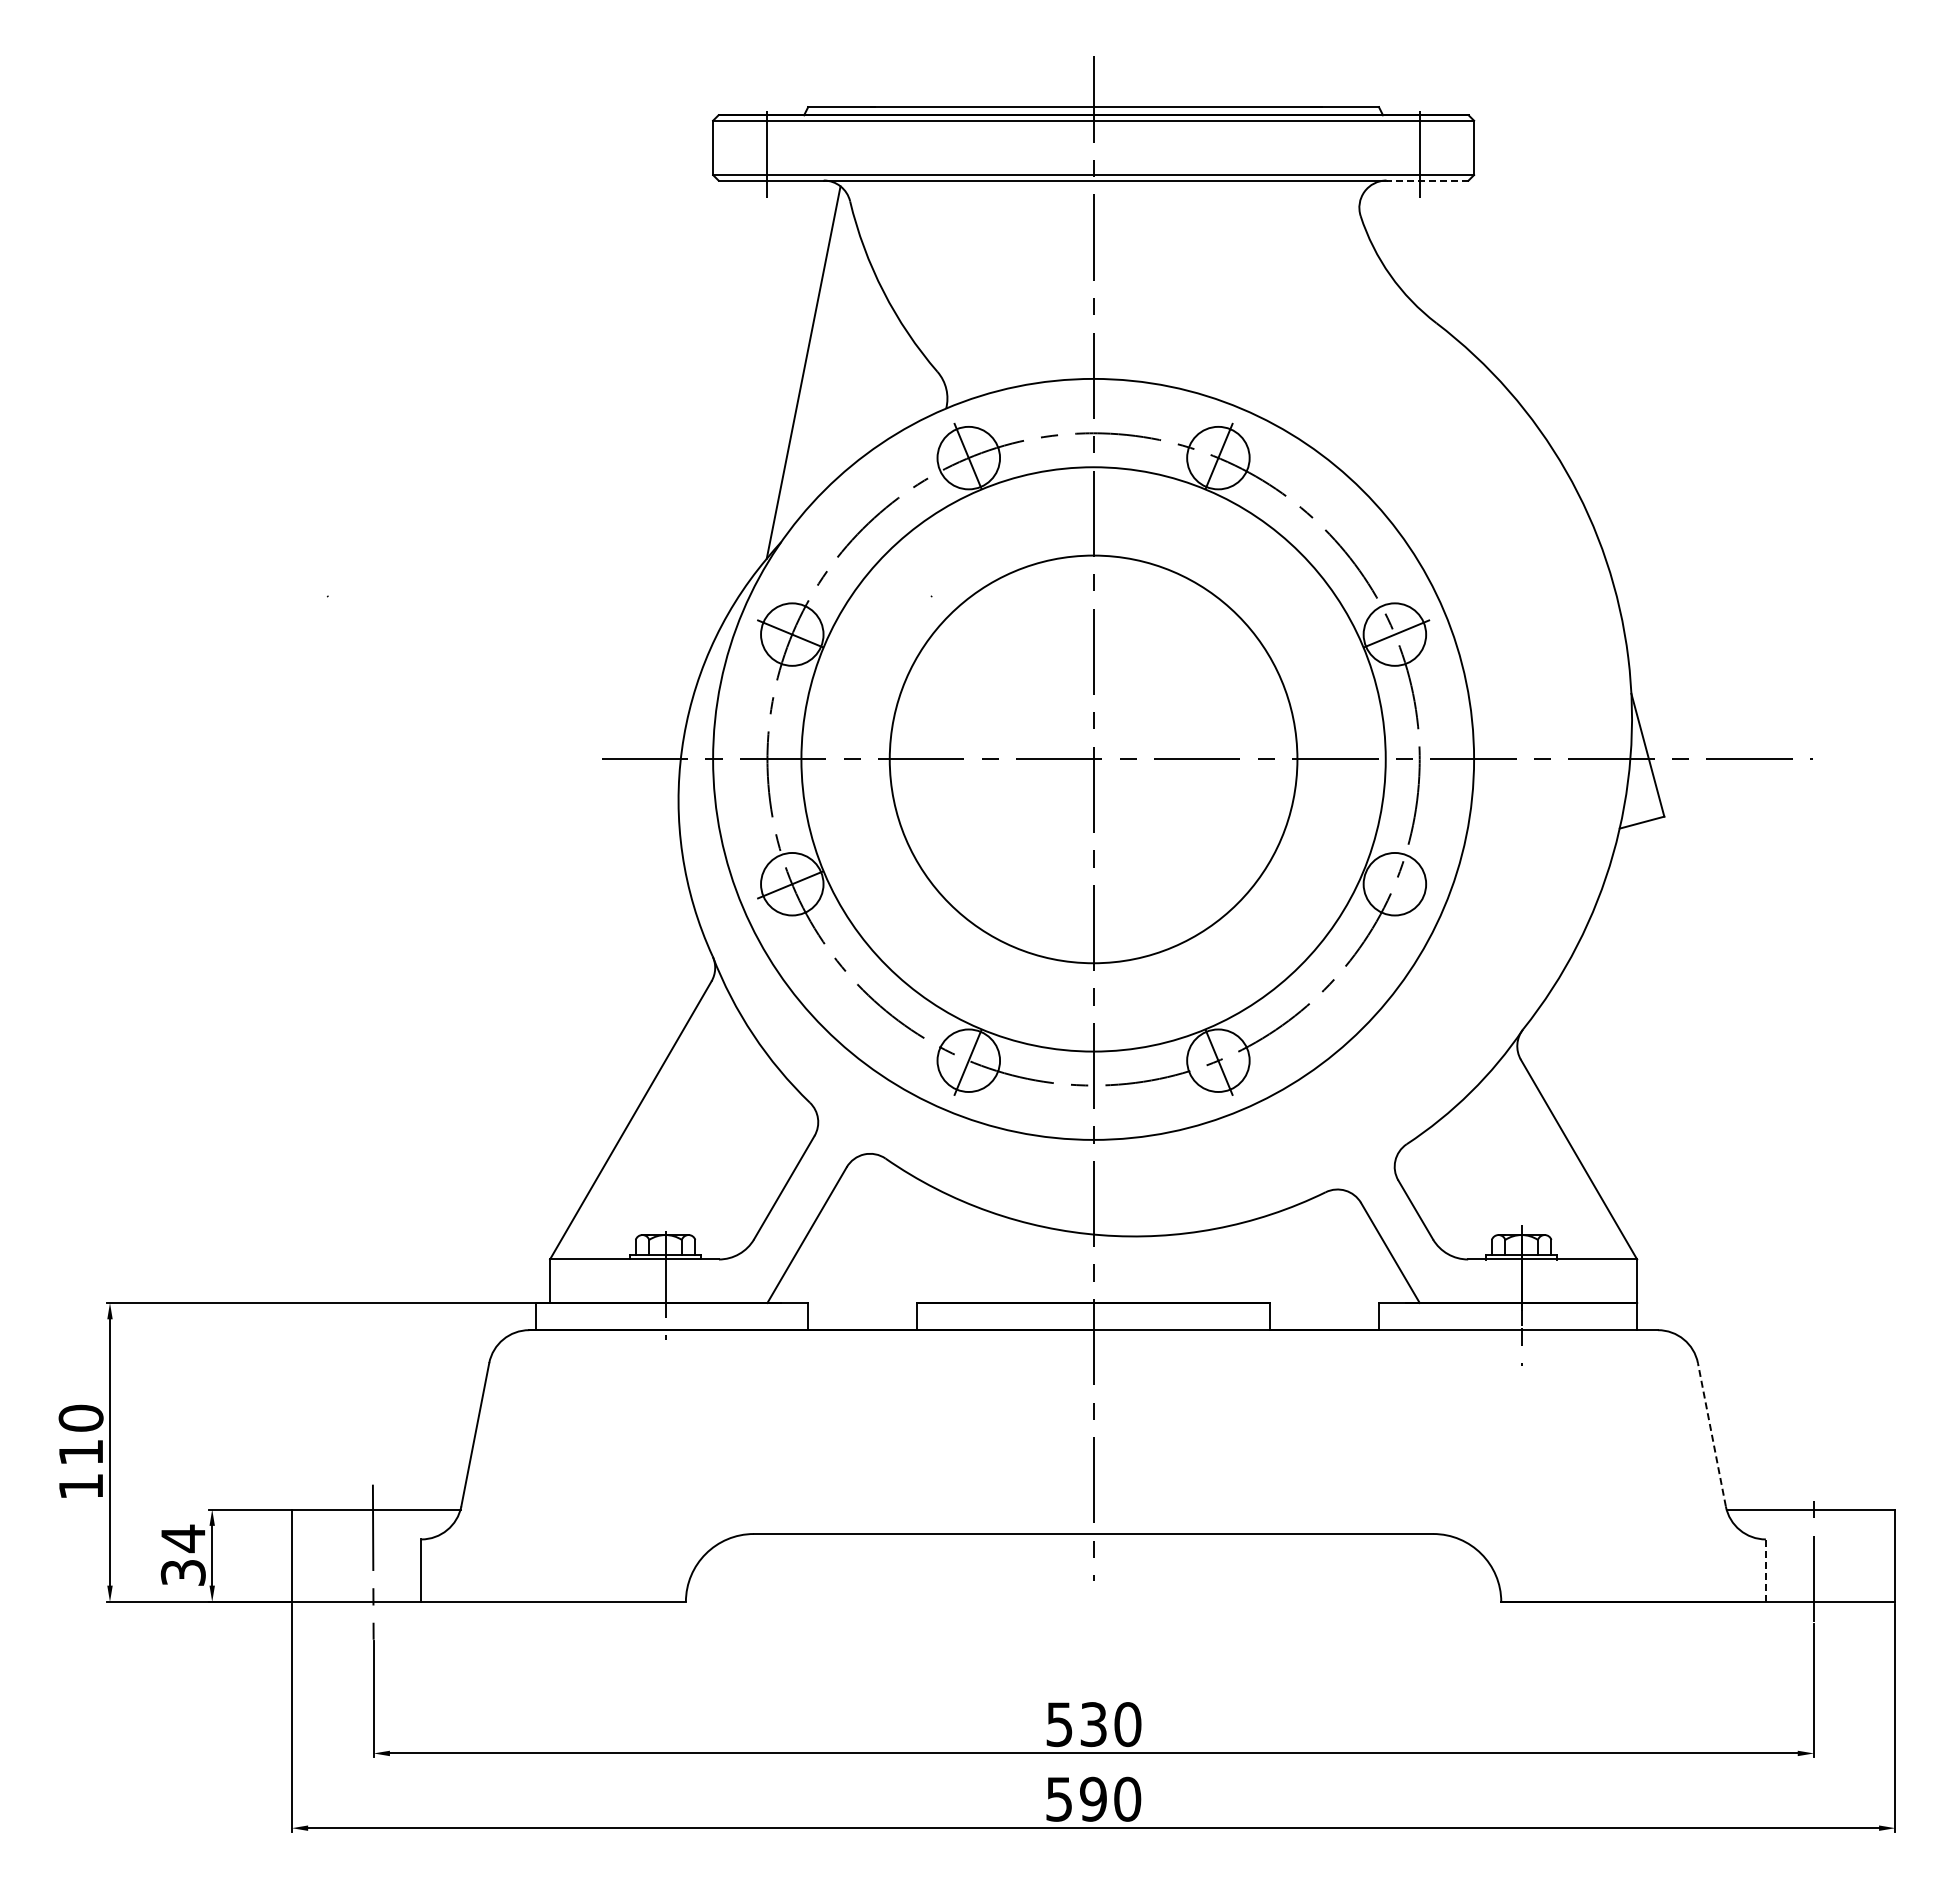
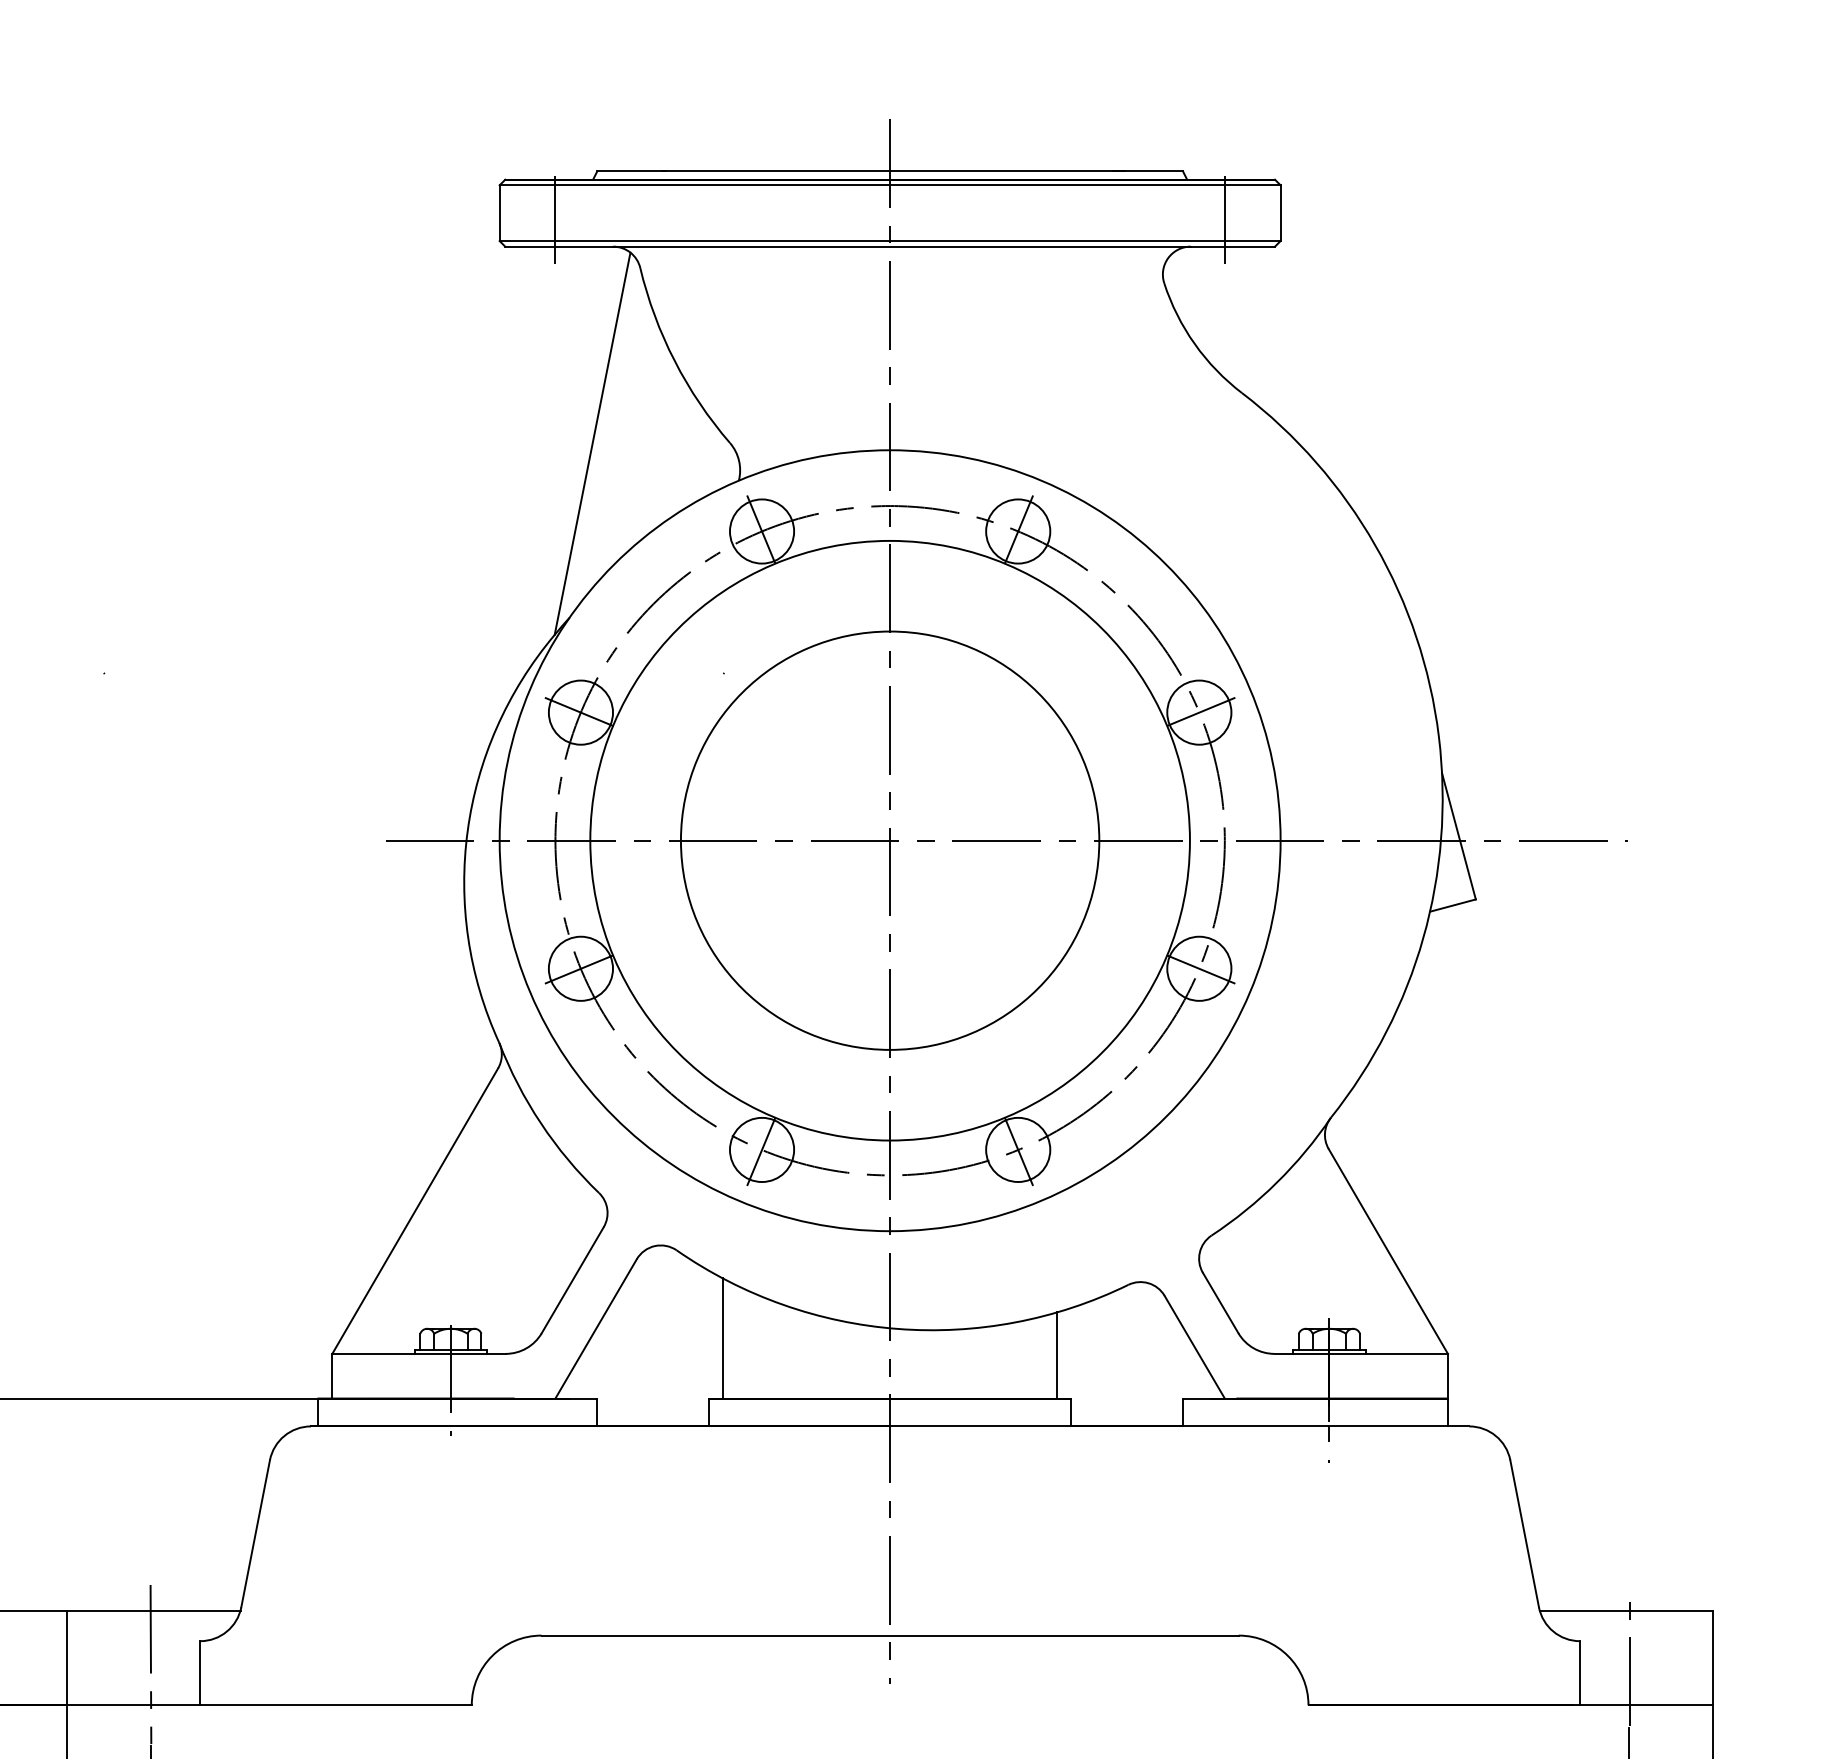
line: (1427, 180) -> (1232, 246), dashed -> solid
line: (1396, 884) -> (1200, 969), added
line: (930, 1243) -> (722, 1337), added
line: (1256, 1260) -> (1057, 1354), added
line: (1711, 1434) -> (1524, 1533), dashed -> solid
line: (1765, 1570) -> (1579, 1673), dashed -> solid

